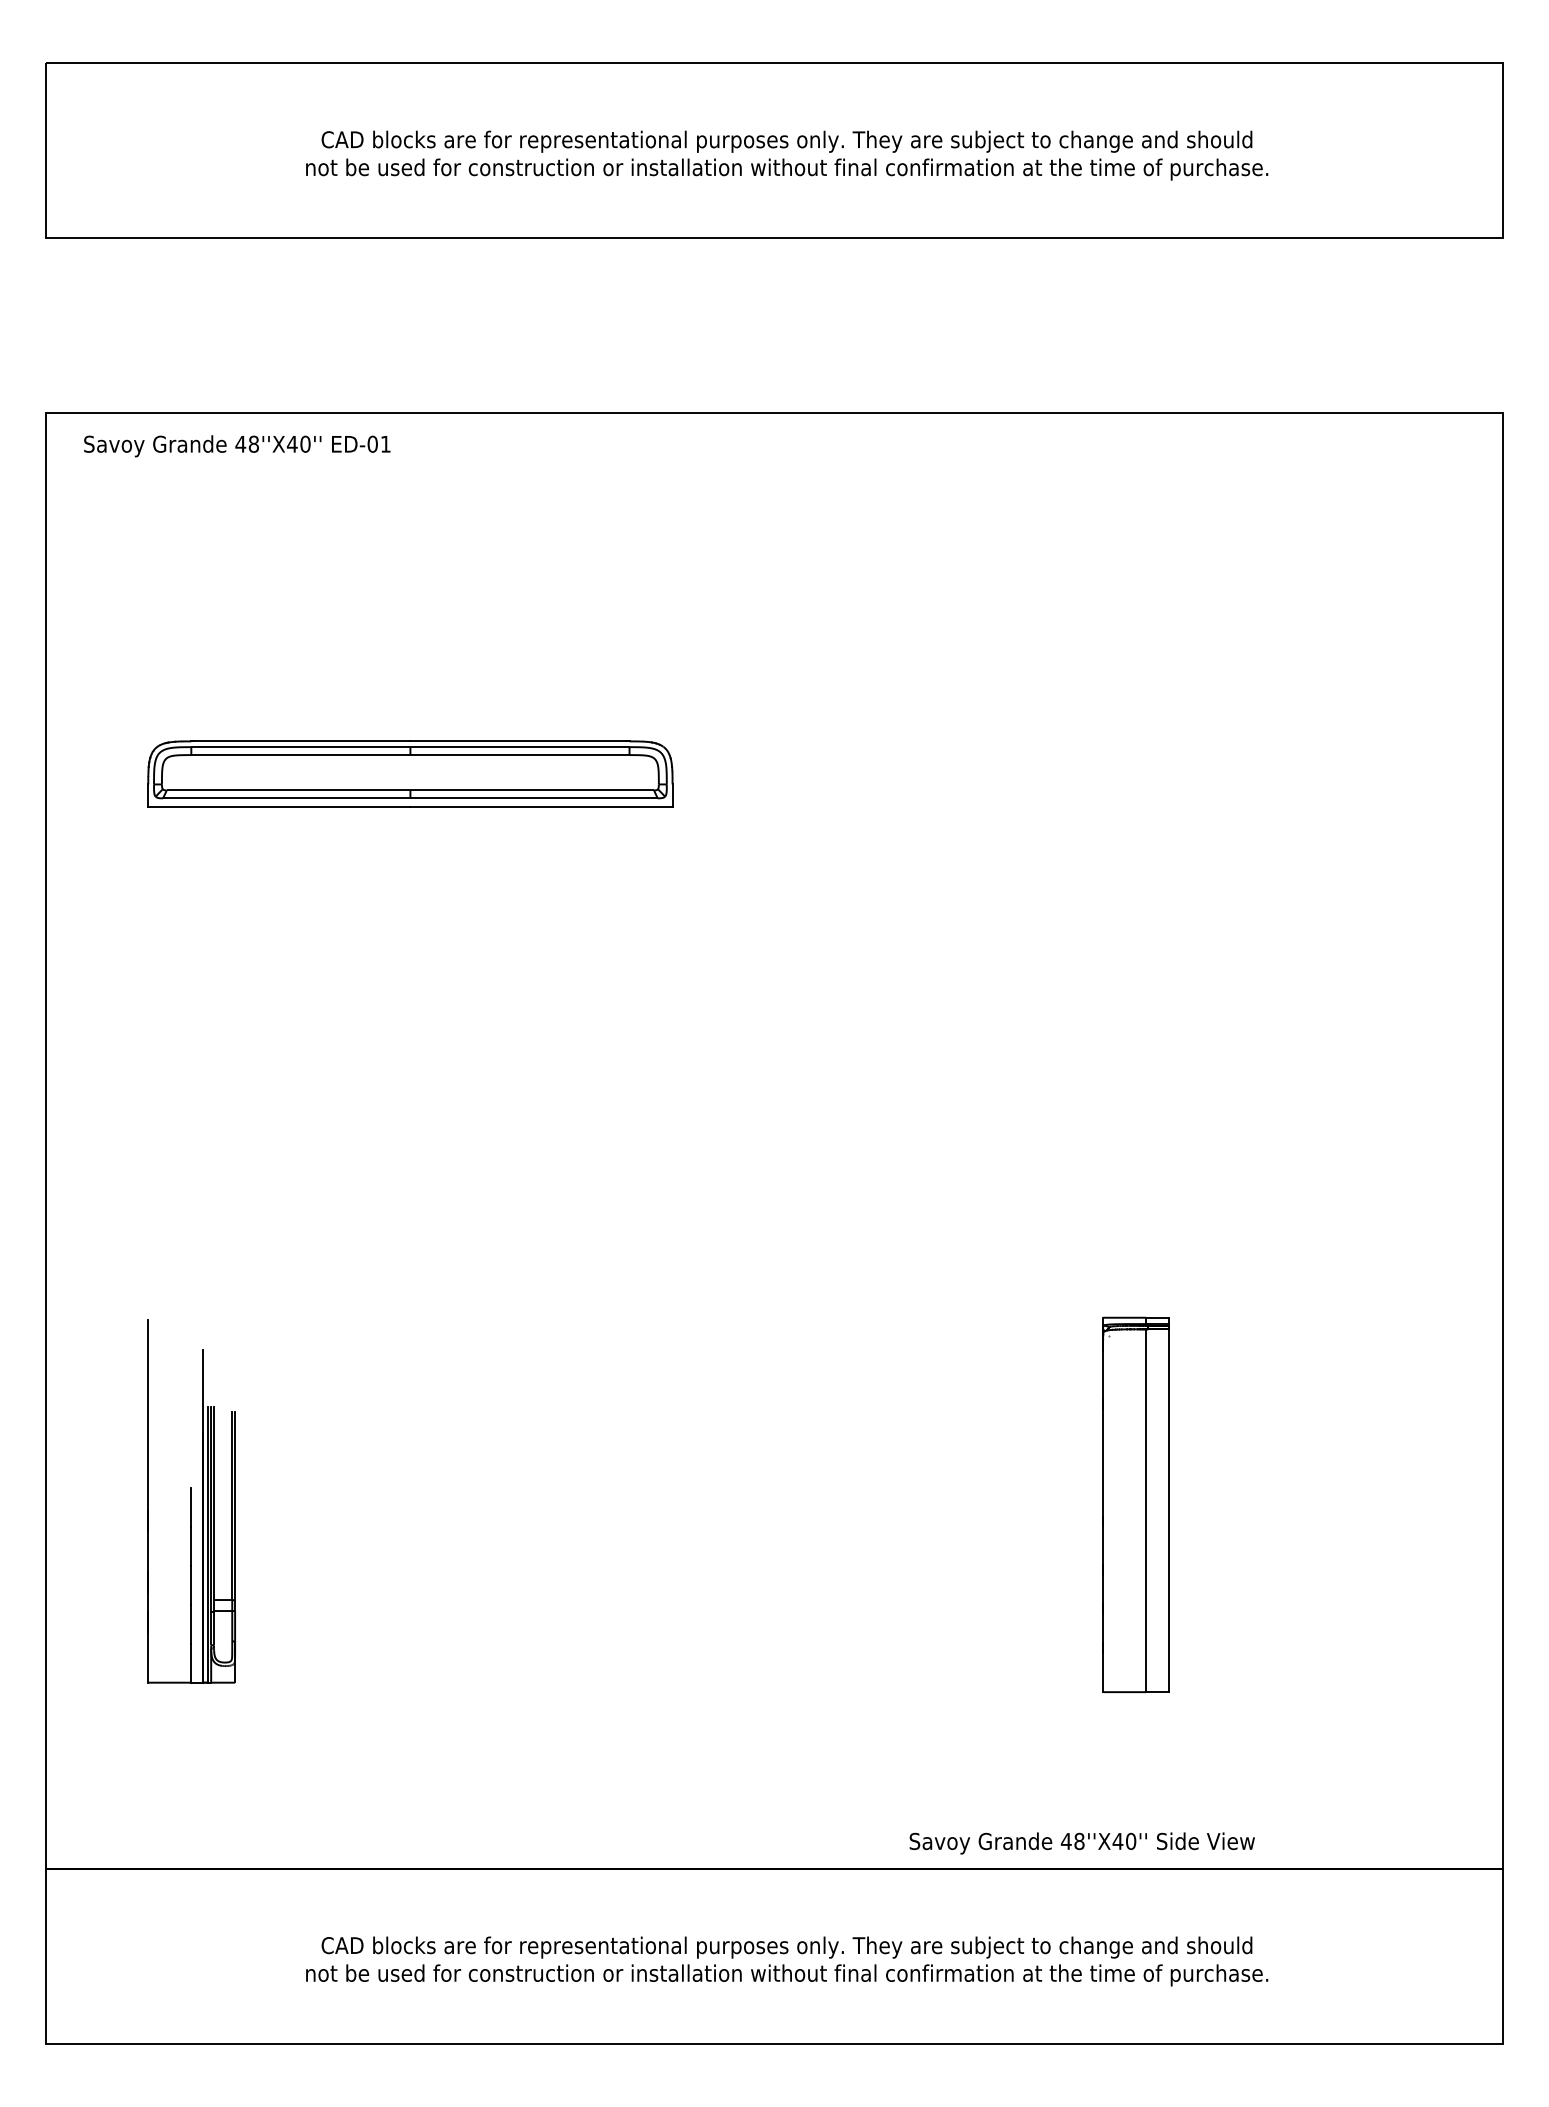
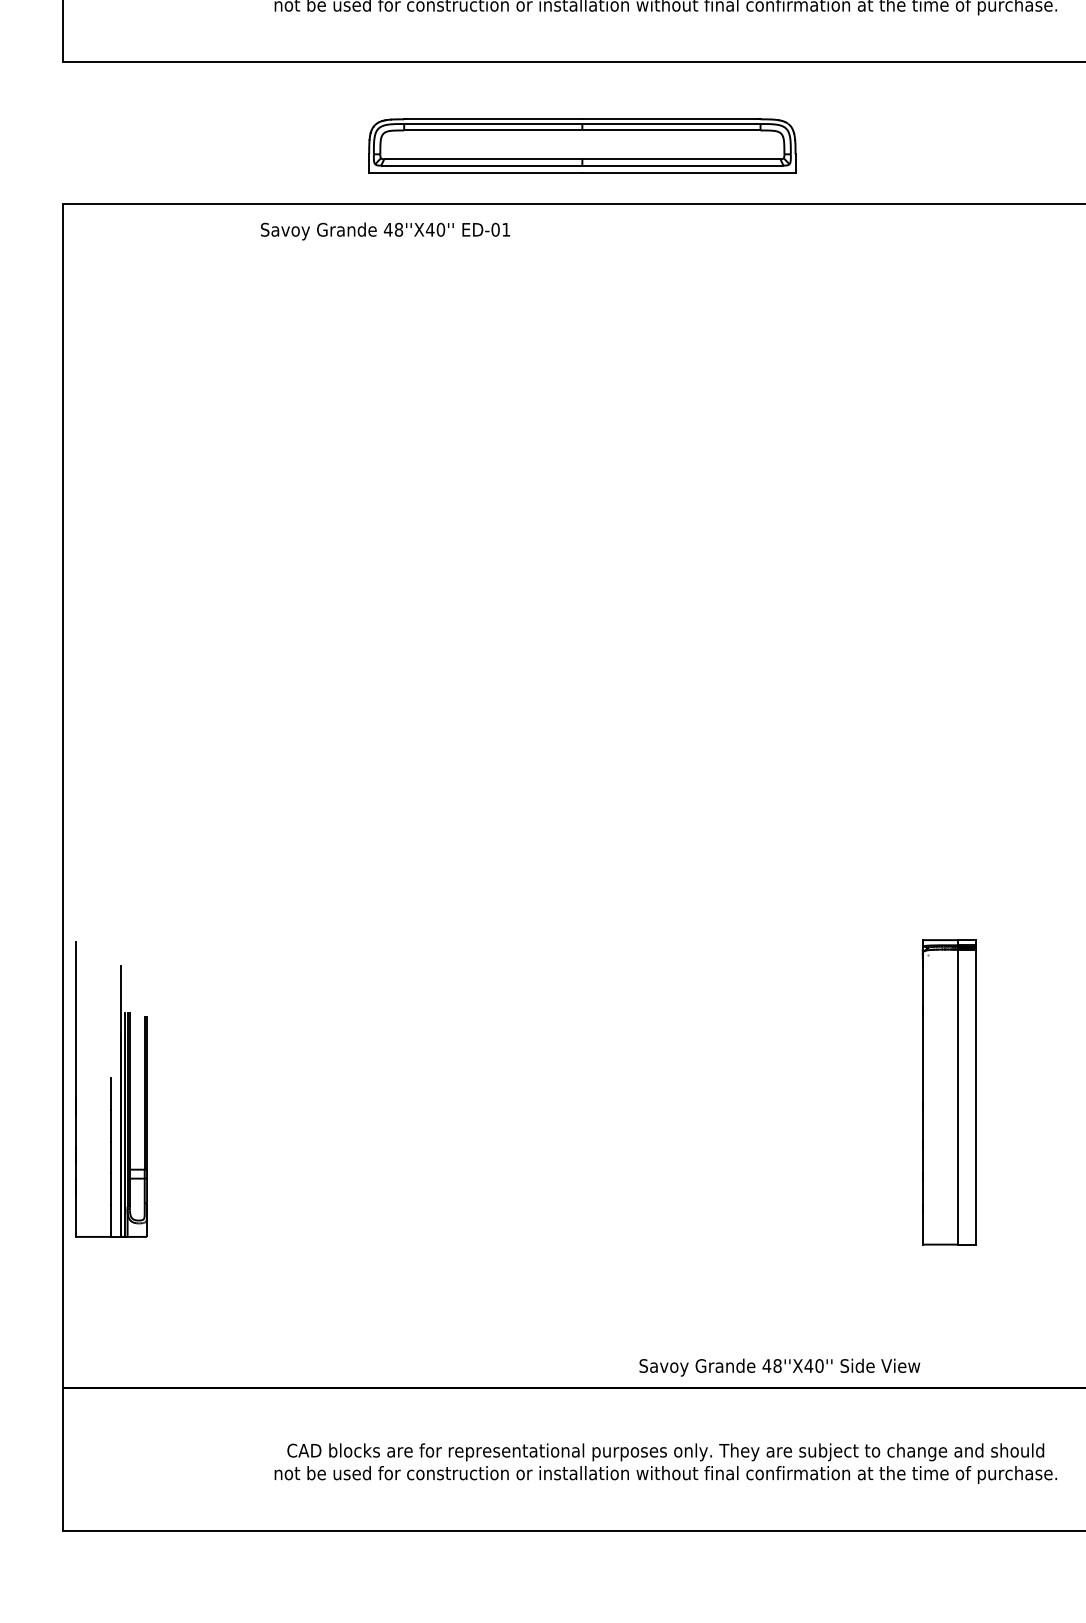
text: (237, 446) -> (385, 231), moved
part: (410, 773) -> (582, 145), moved
part: (191, 1501) -> (111, 1089), moved
text: (1081, 1843) -> (779, 1367), moved

